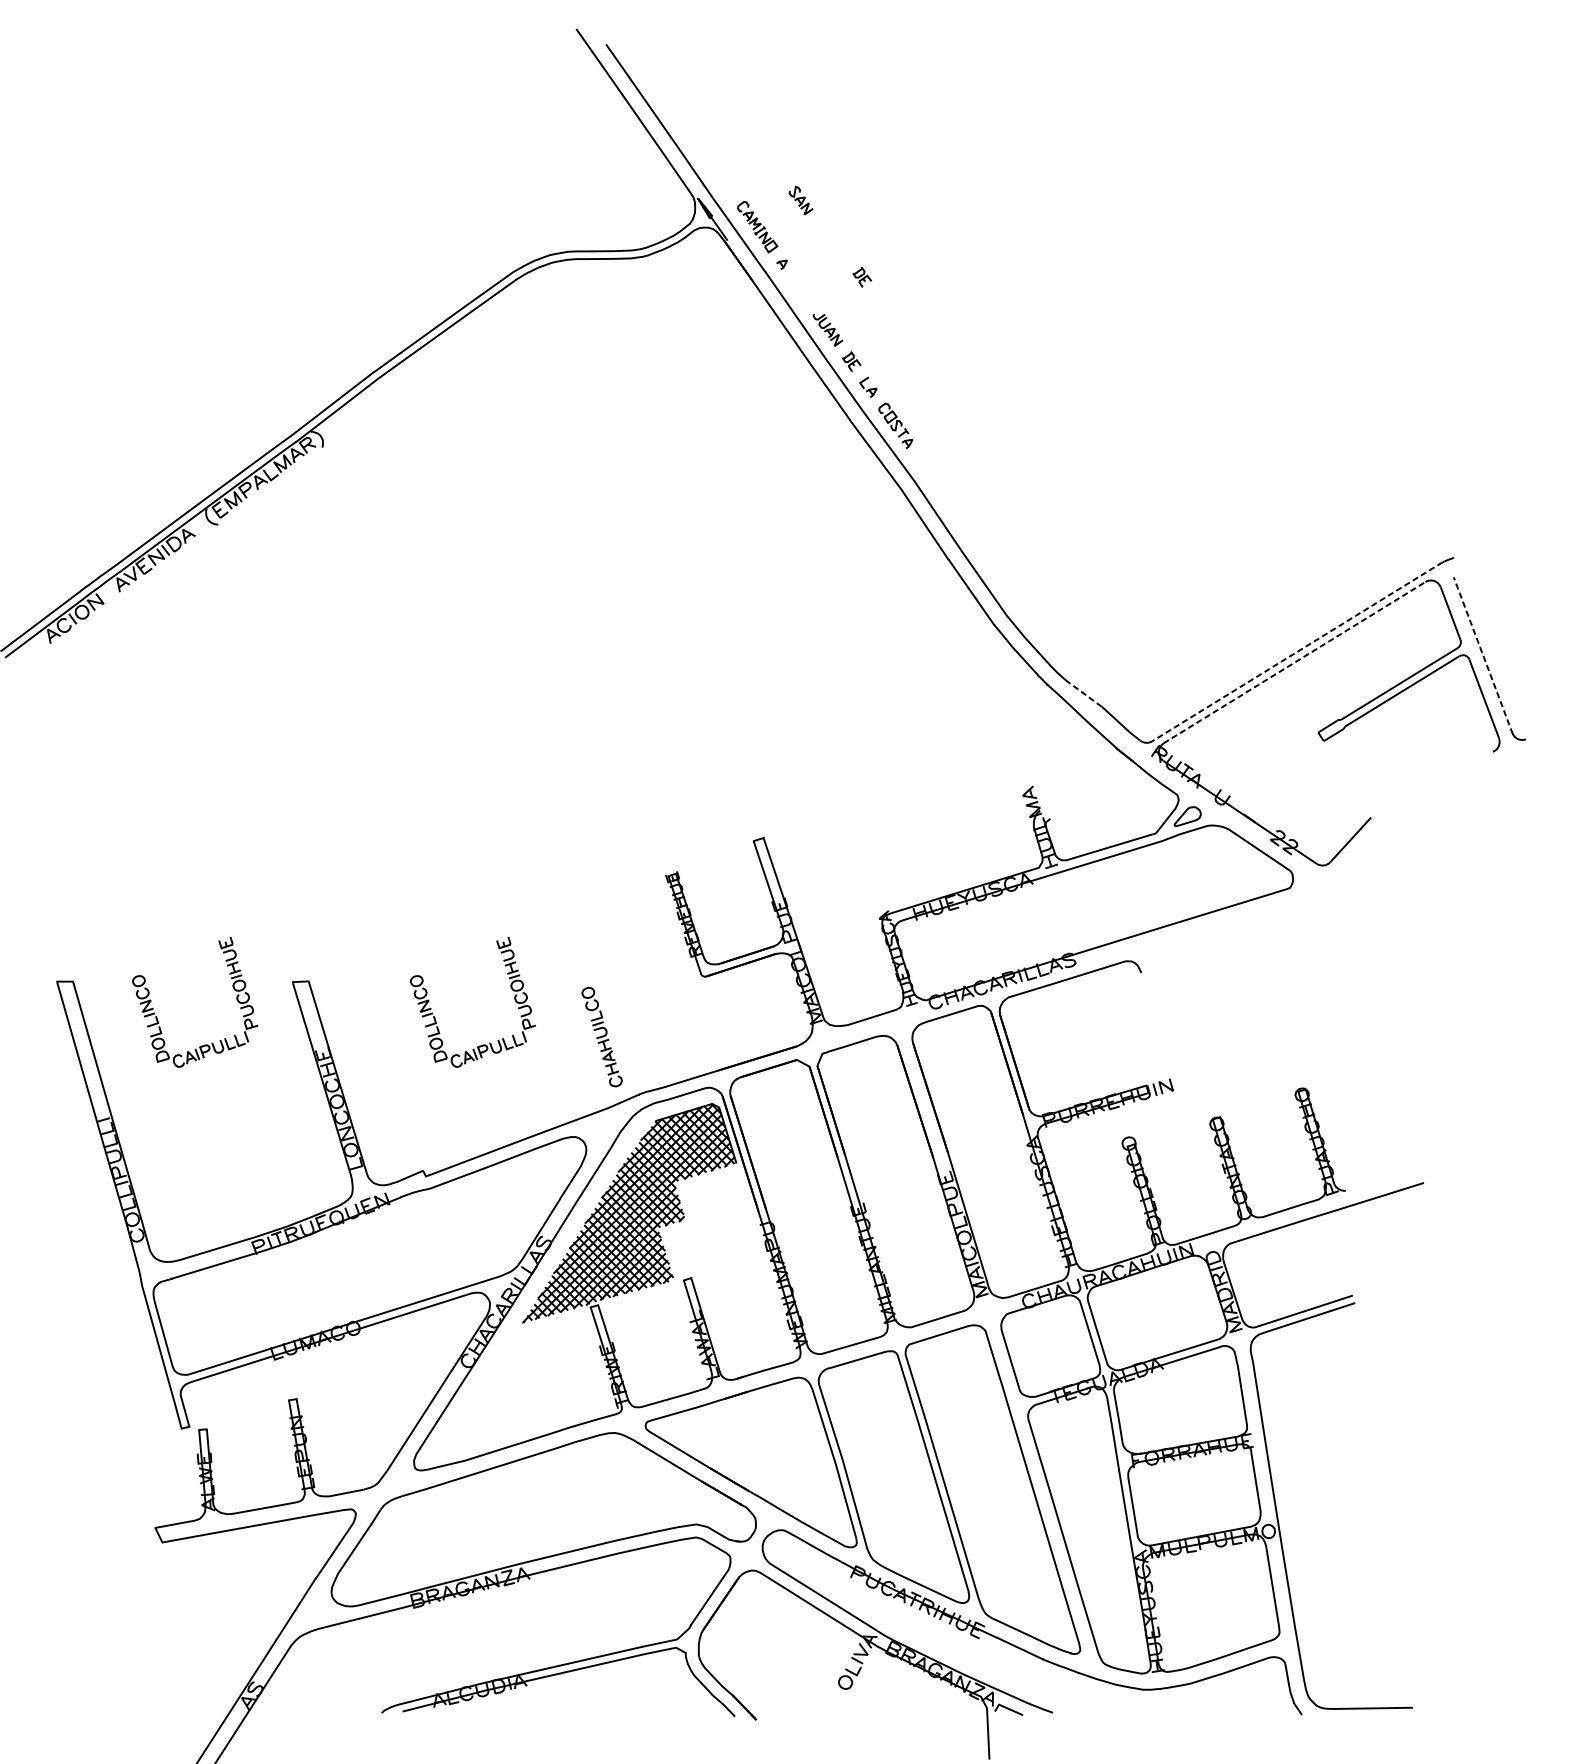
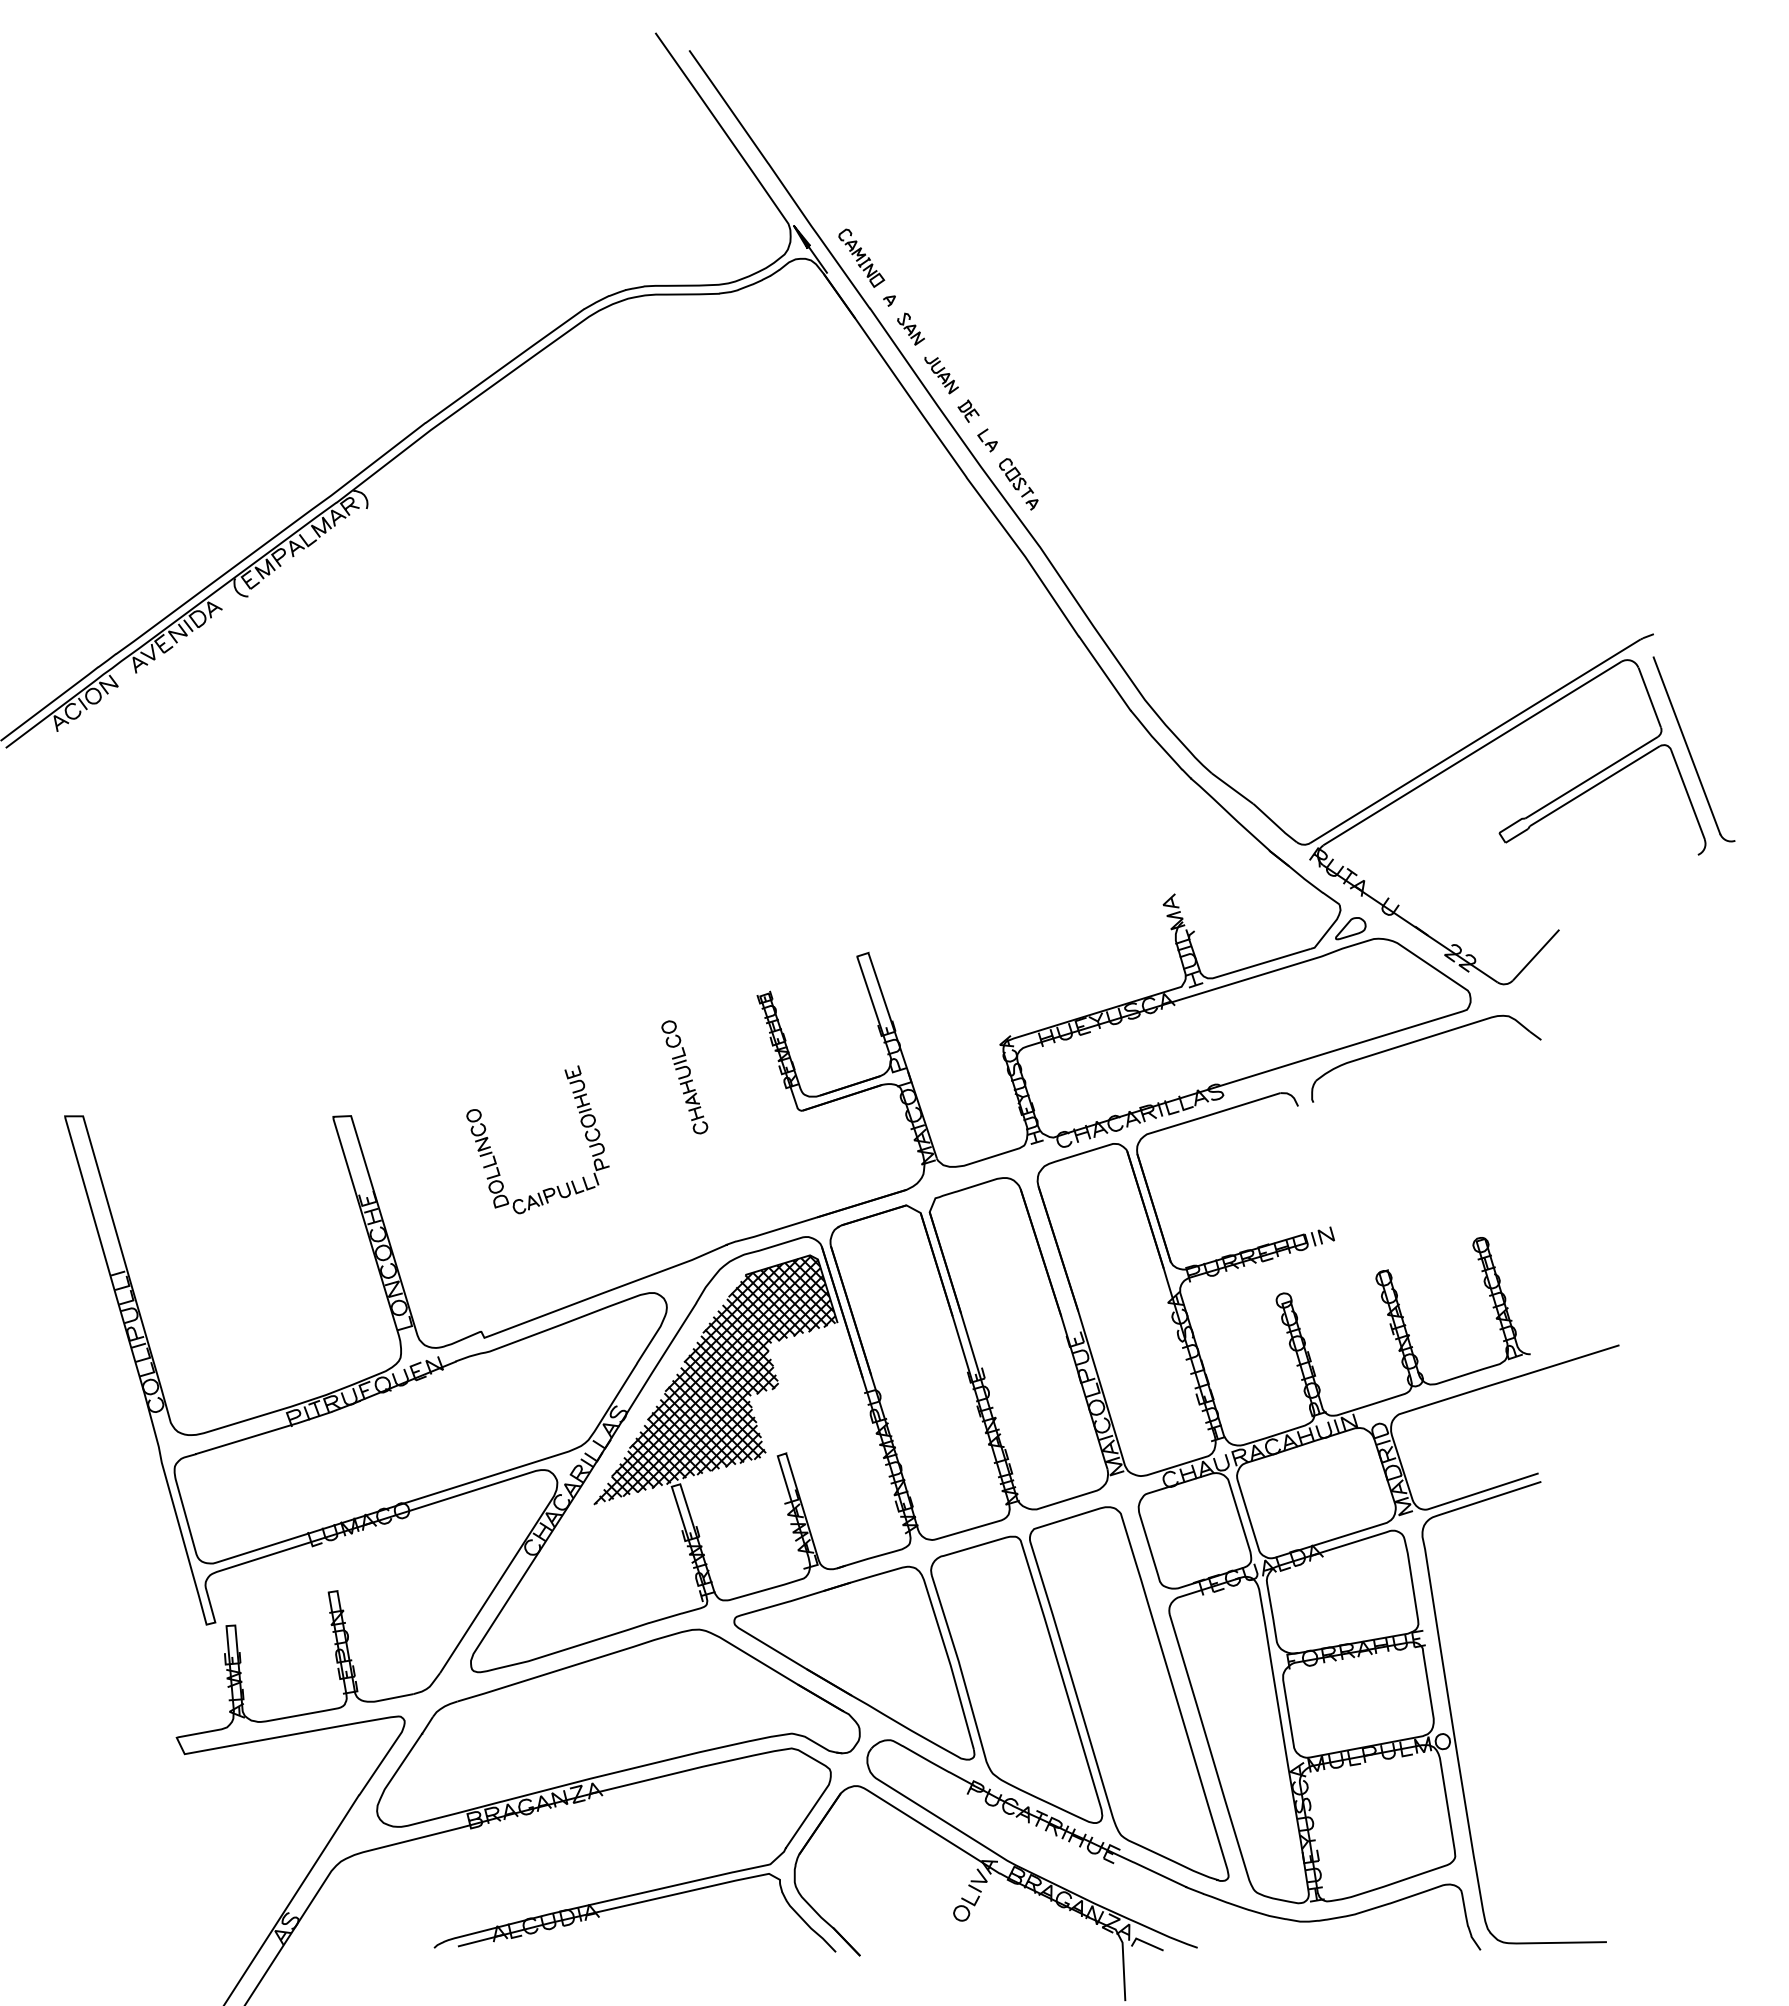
part: (800, 200) -> (910, 328), moved
part: (862, 276) -> (980, 314), removed
line: (1297, 652) -> (1475, 741), dashed -> solid
line: (1482, 655) -> (1686, 745), dashed -> solid
line: (1294, 662) -> (1472, 753), dashed -> solid
line: (1083, 693) -> (1232, 788), dashed -> solid
part: (1248, 915) -> (1419, 1041), added
part: (156, 1016) -> (178, 1155), removed
part: (601, 1037) -> (684, 1077), moved

